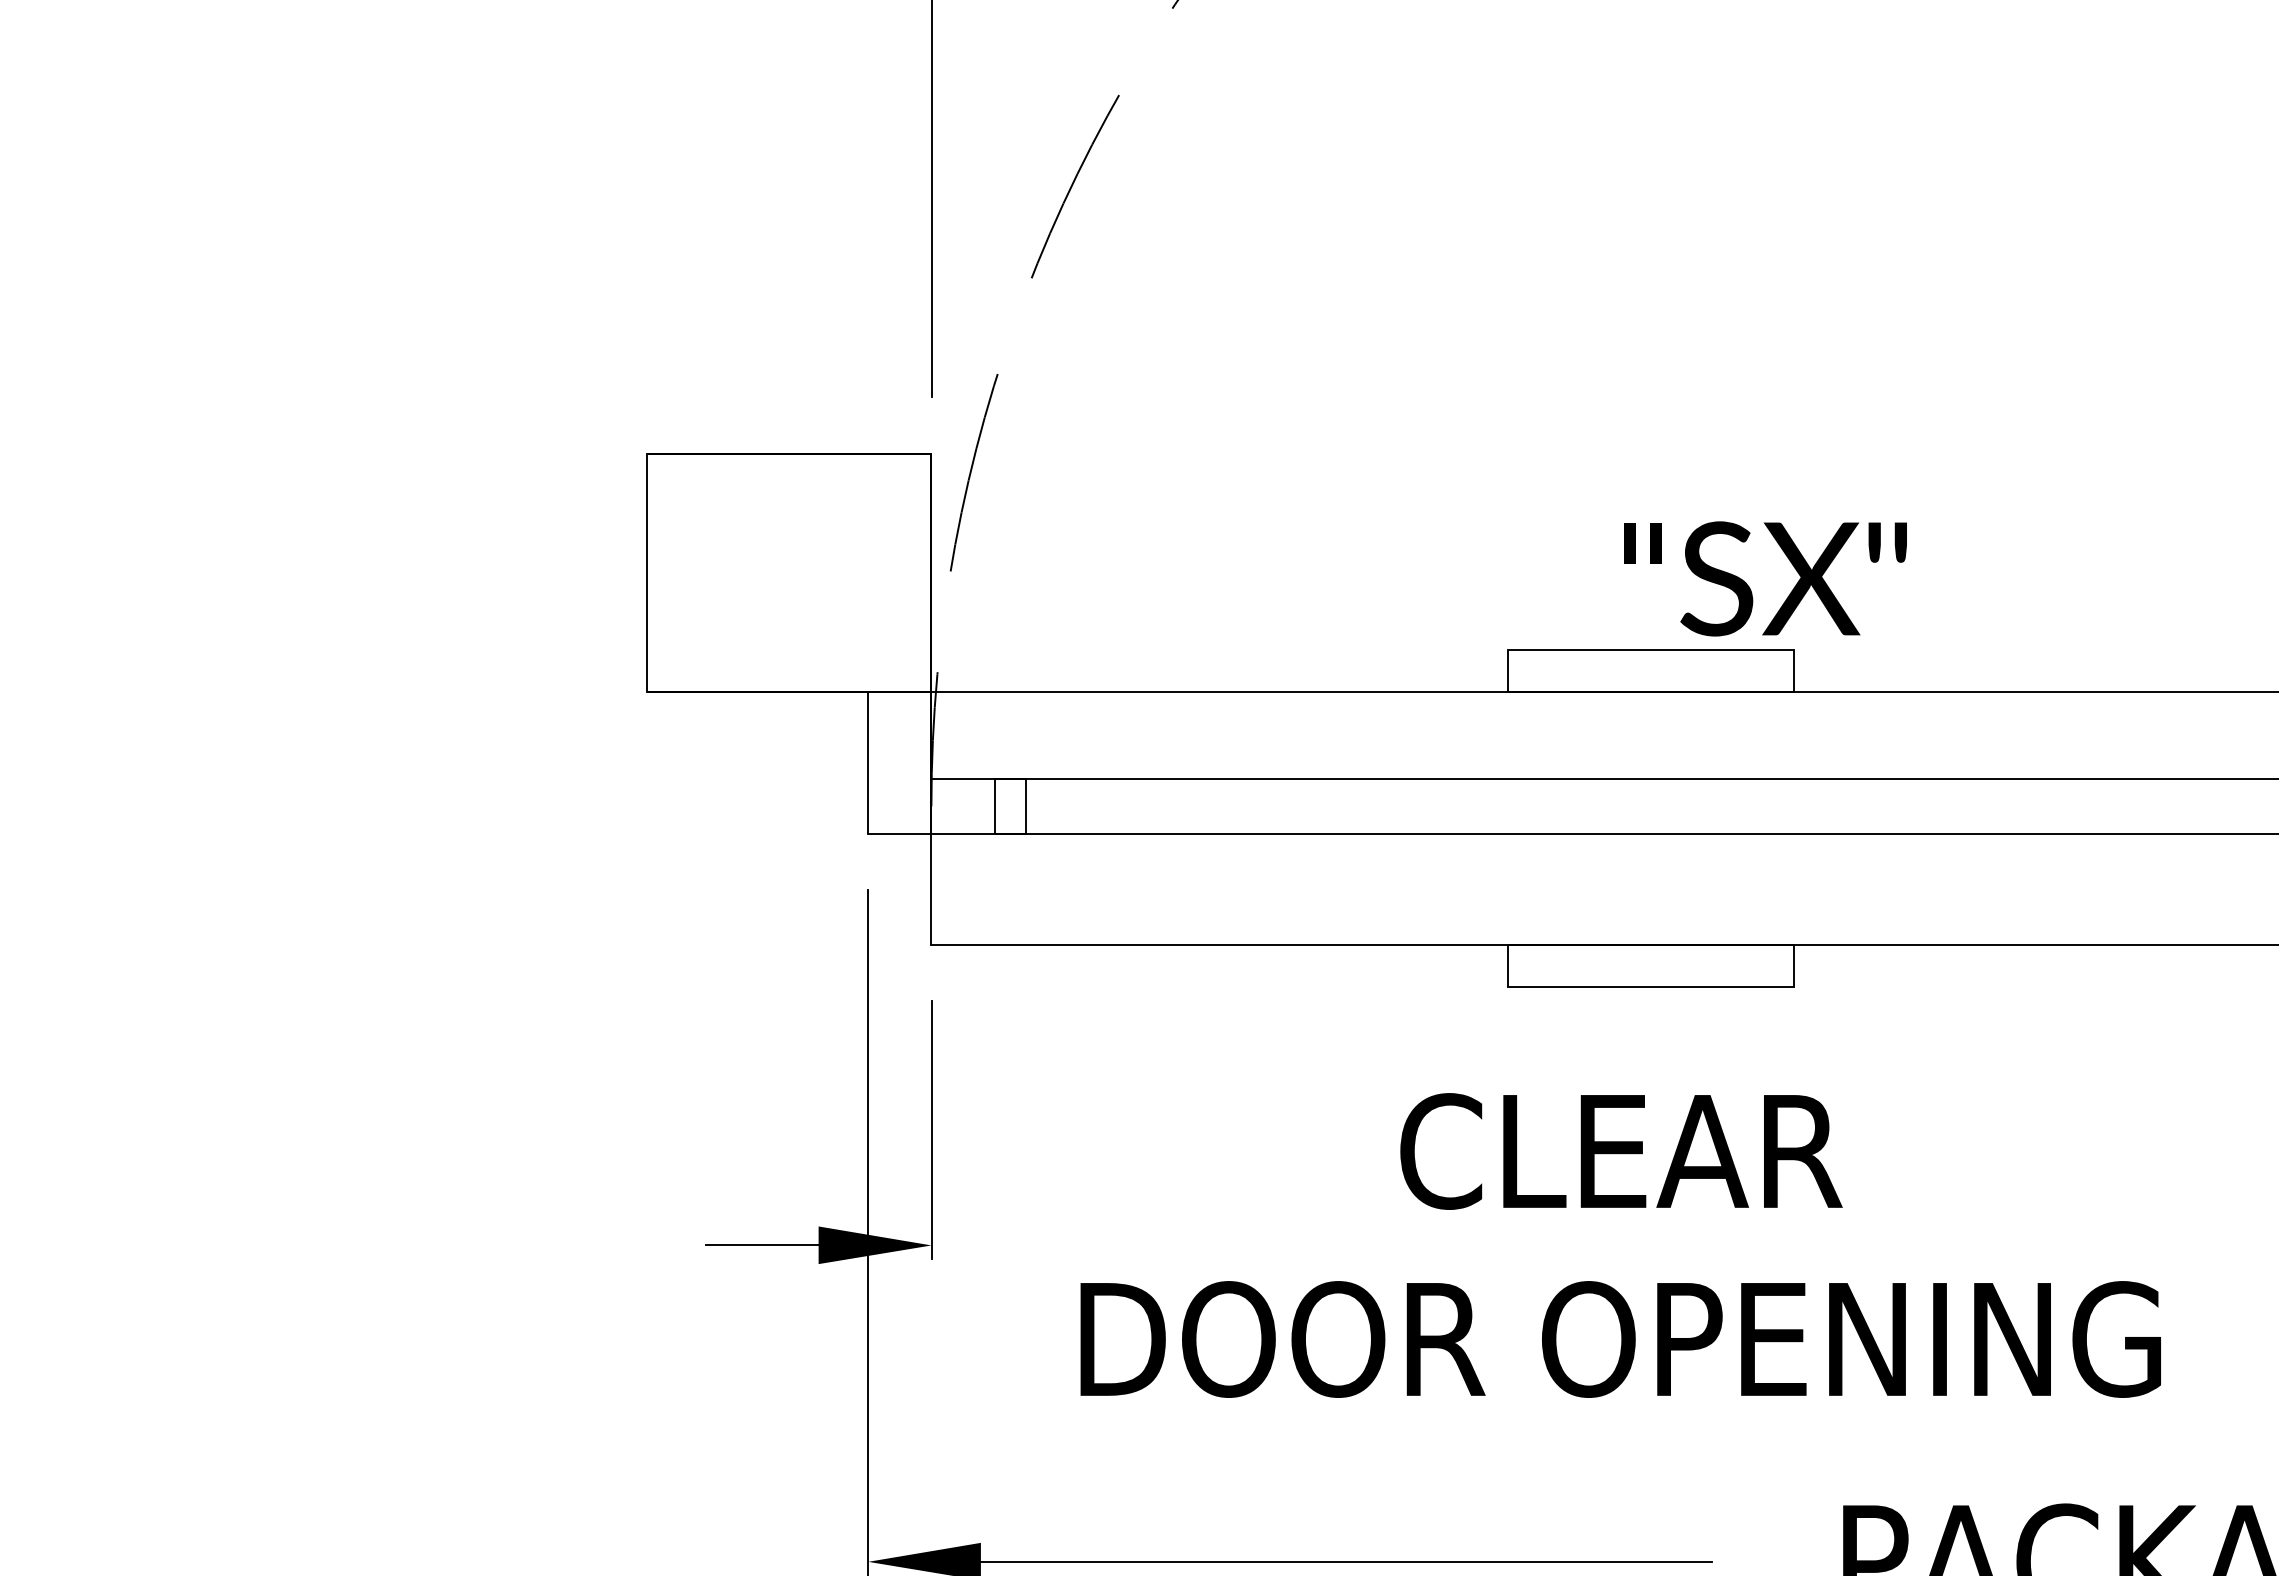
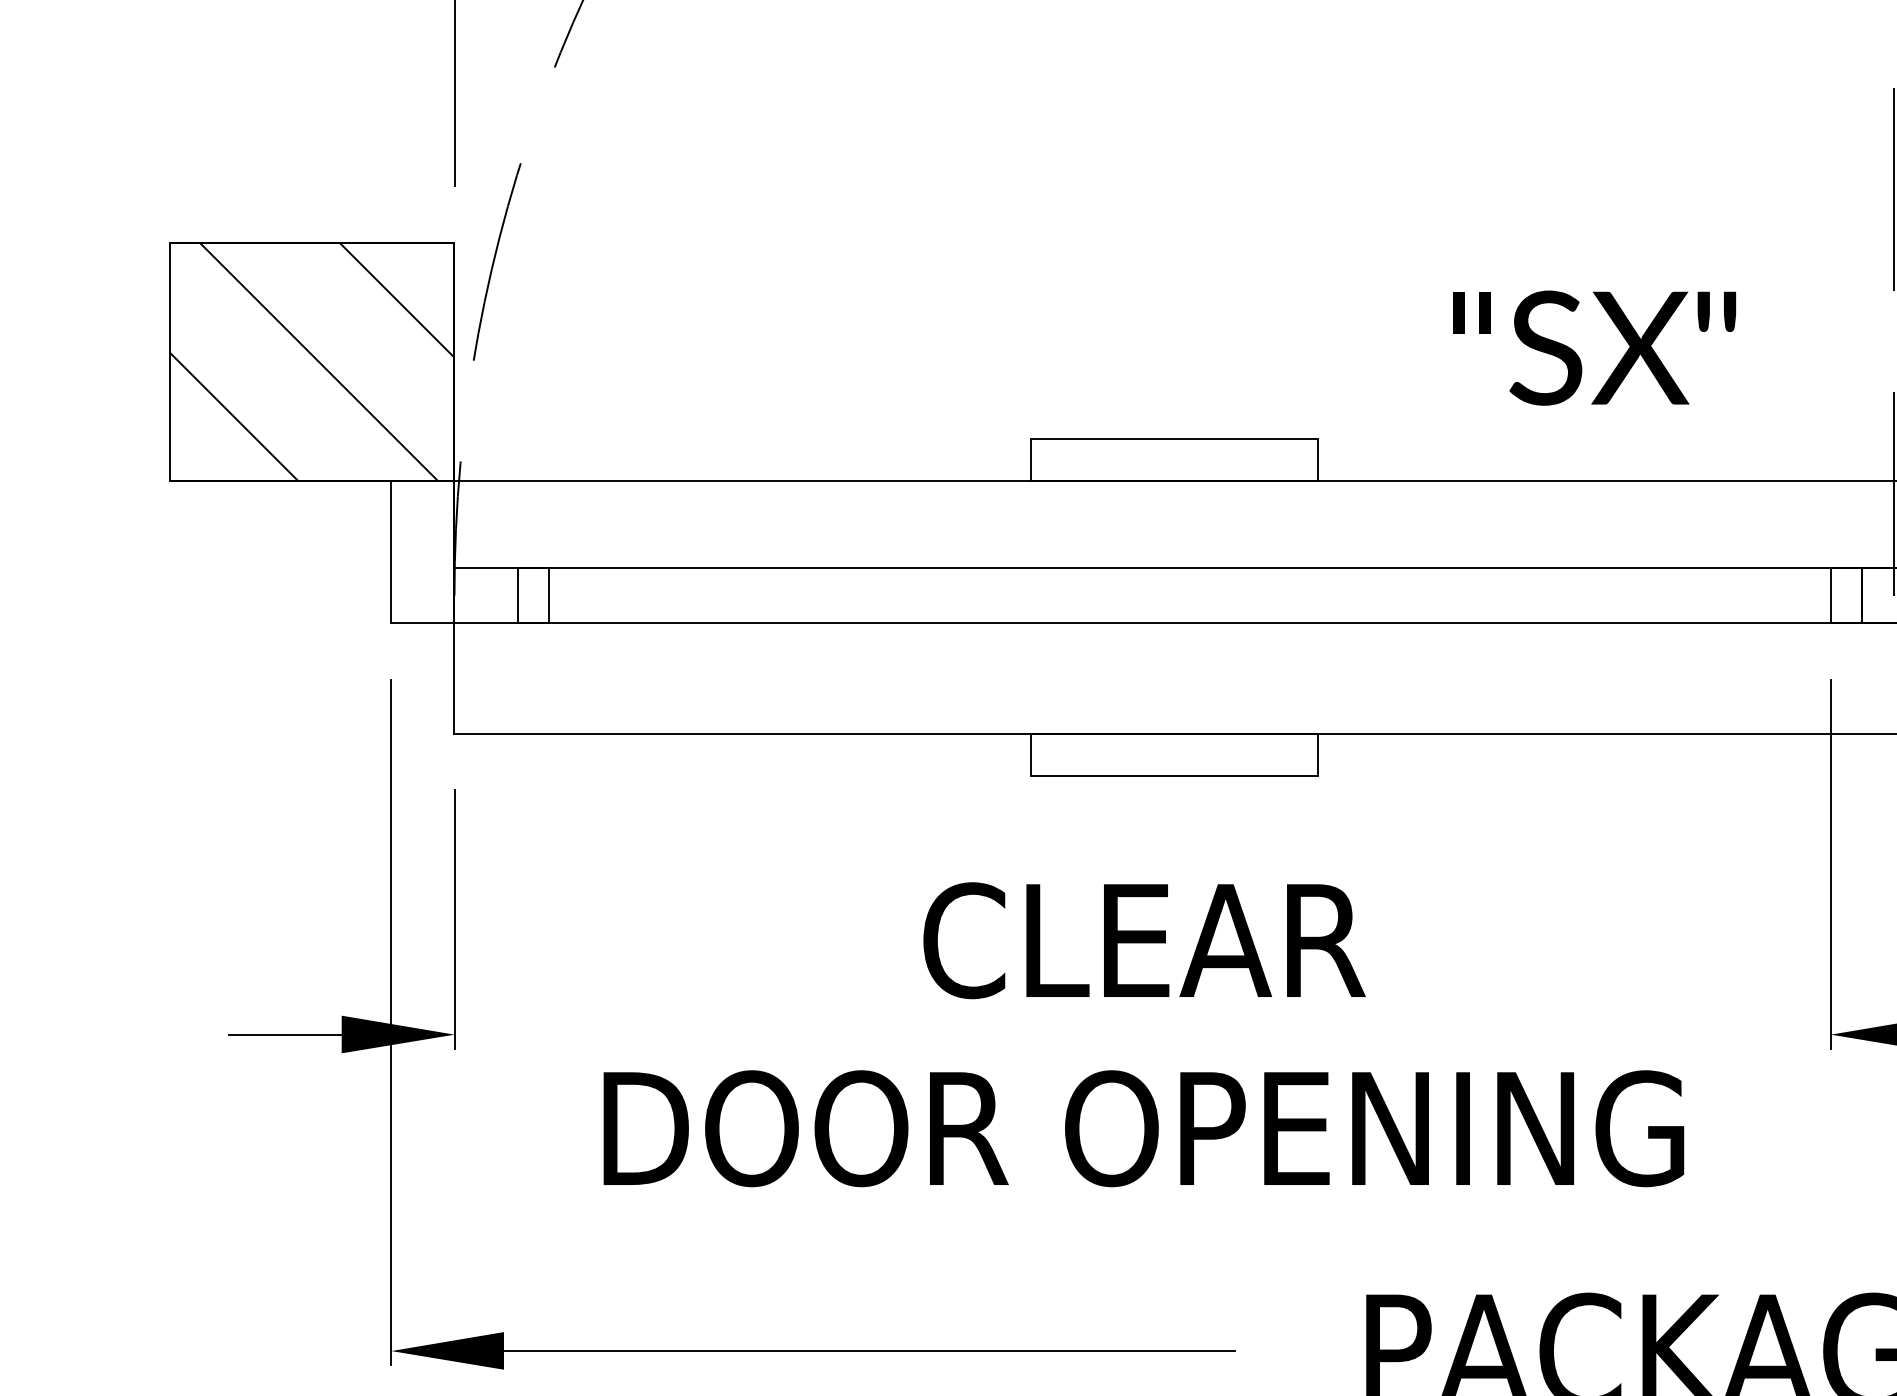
hatch: (788, 572) -> (311, 361), added
text: (1765, 578) -> (1594, 347), moved

